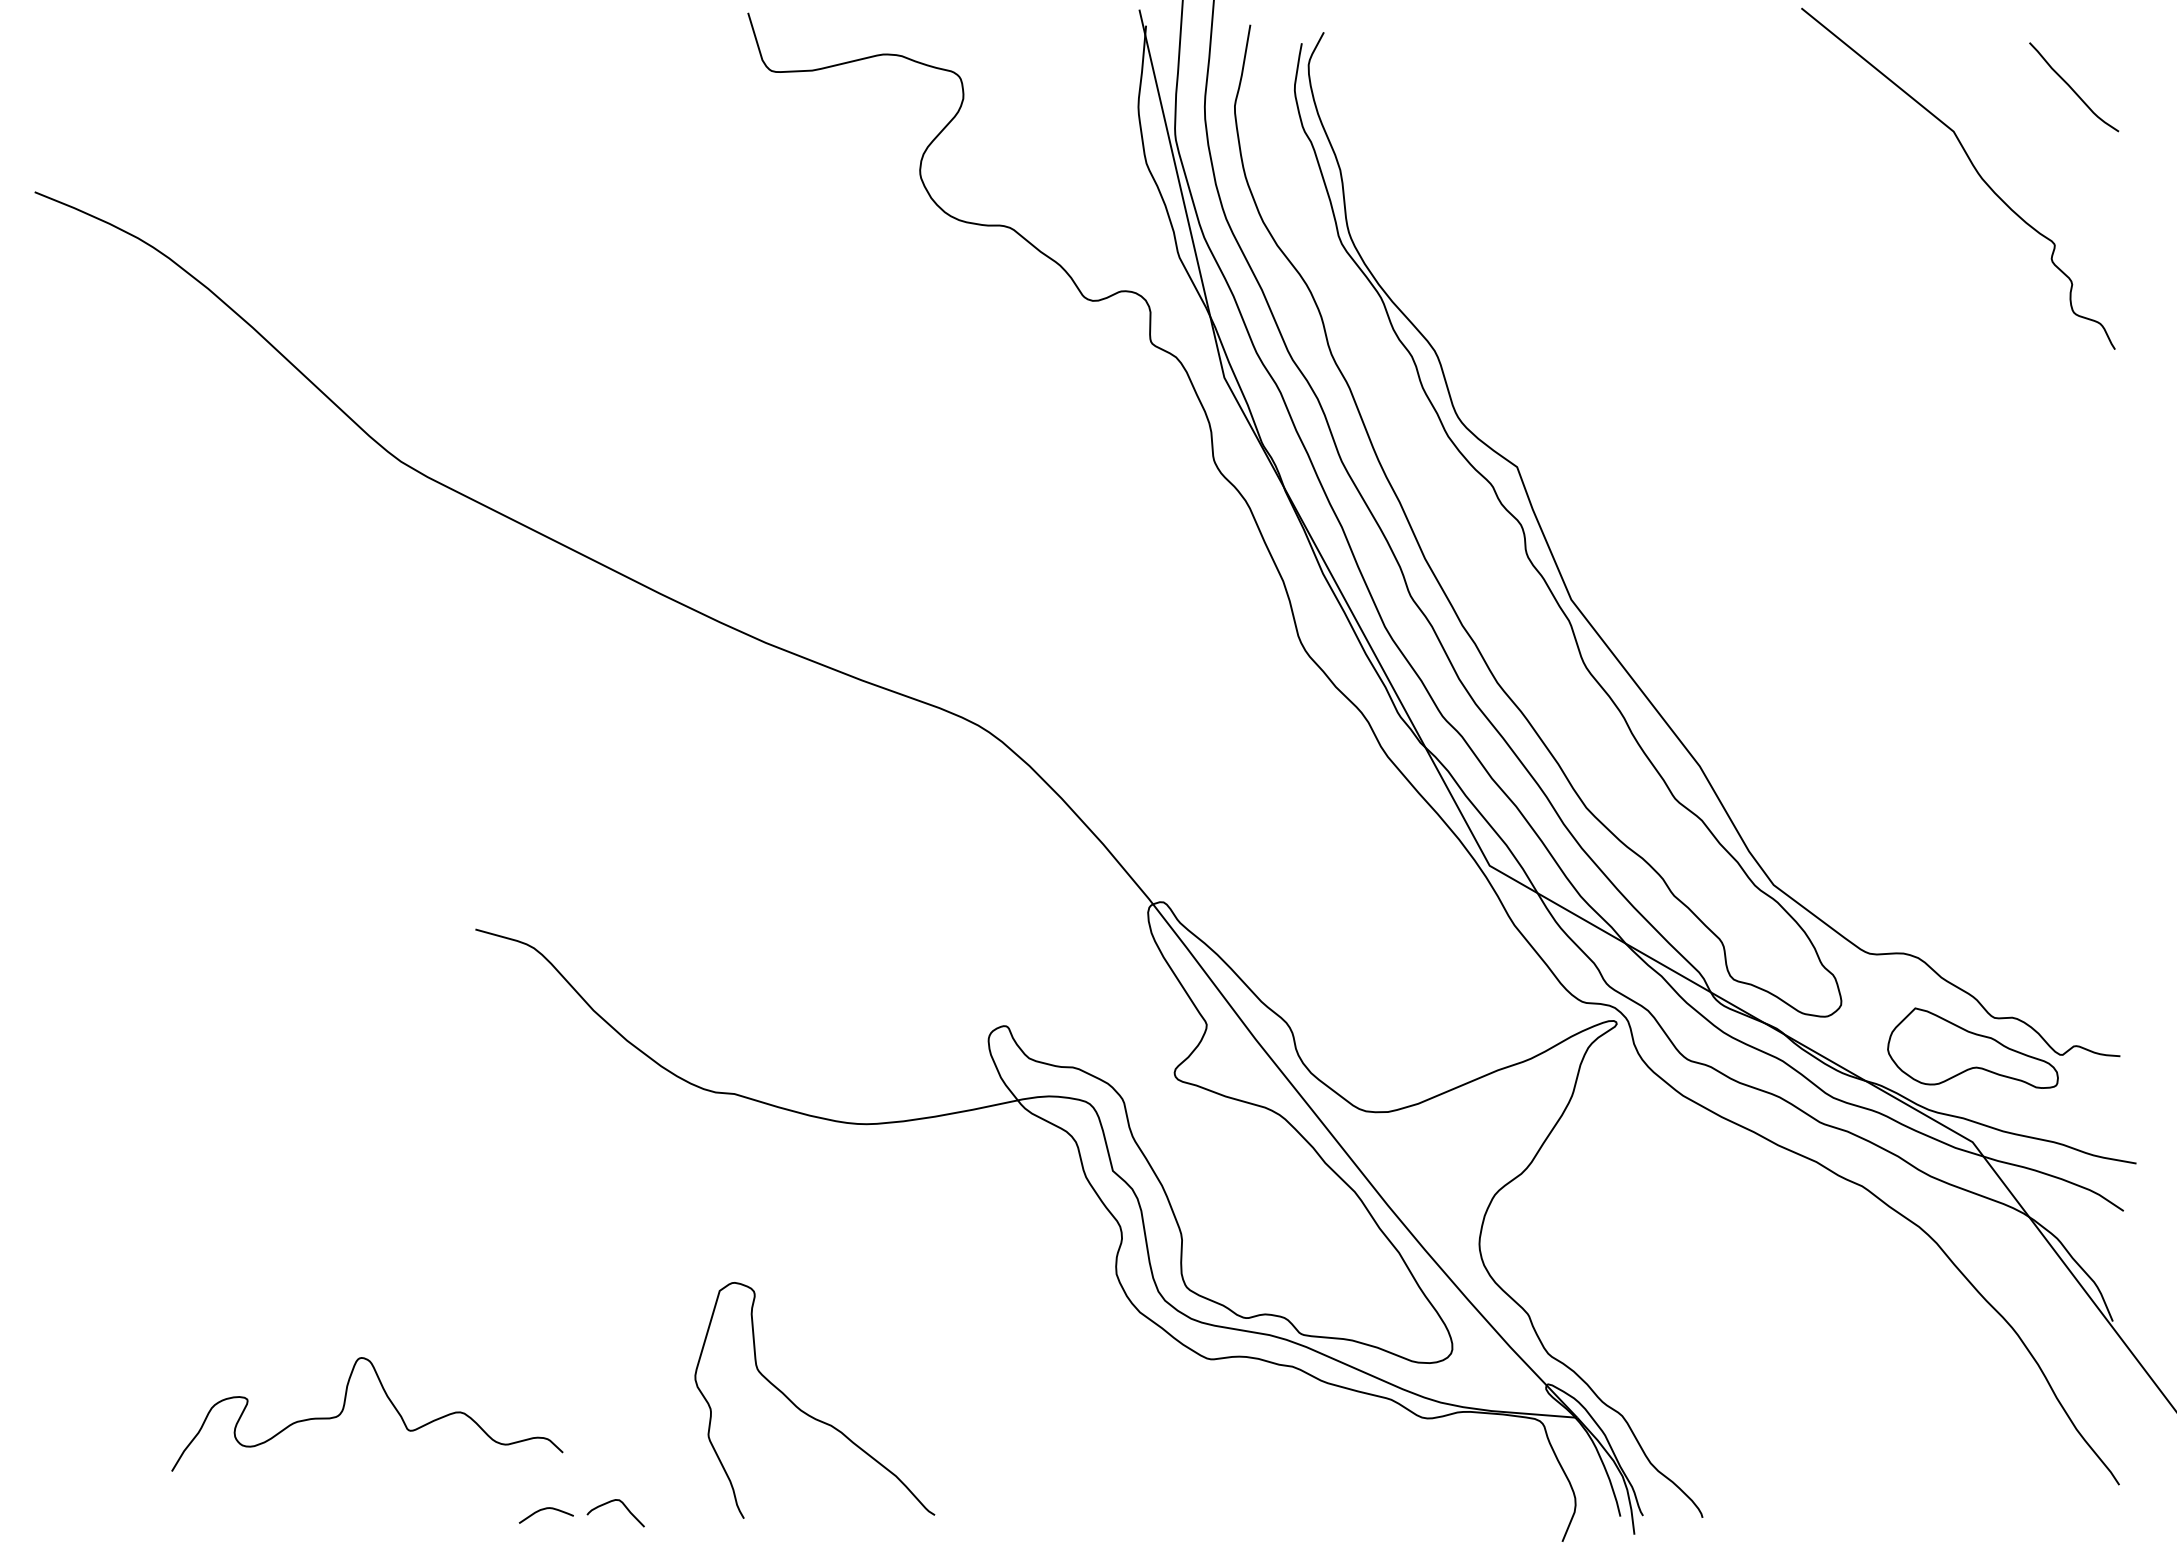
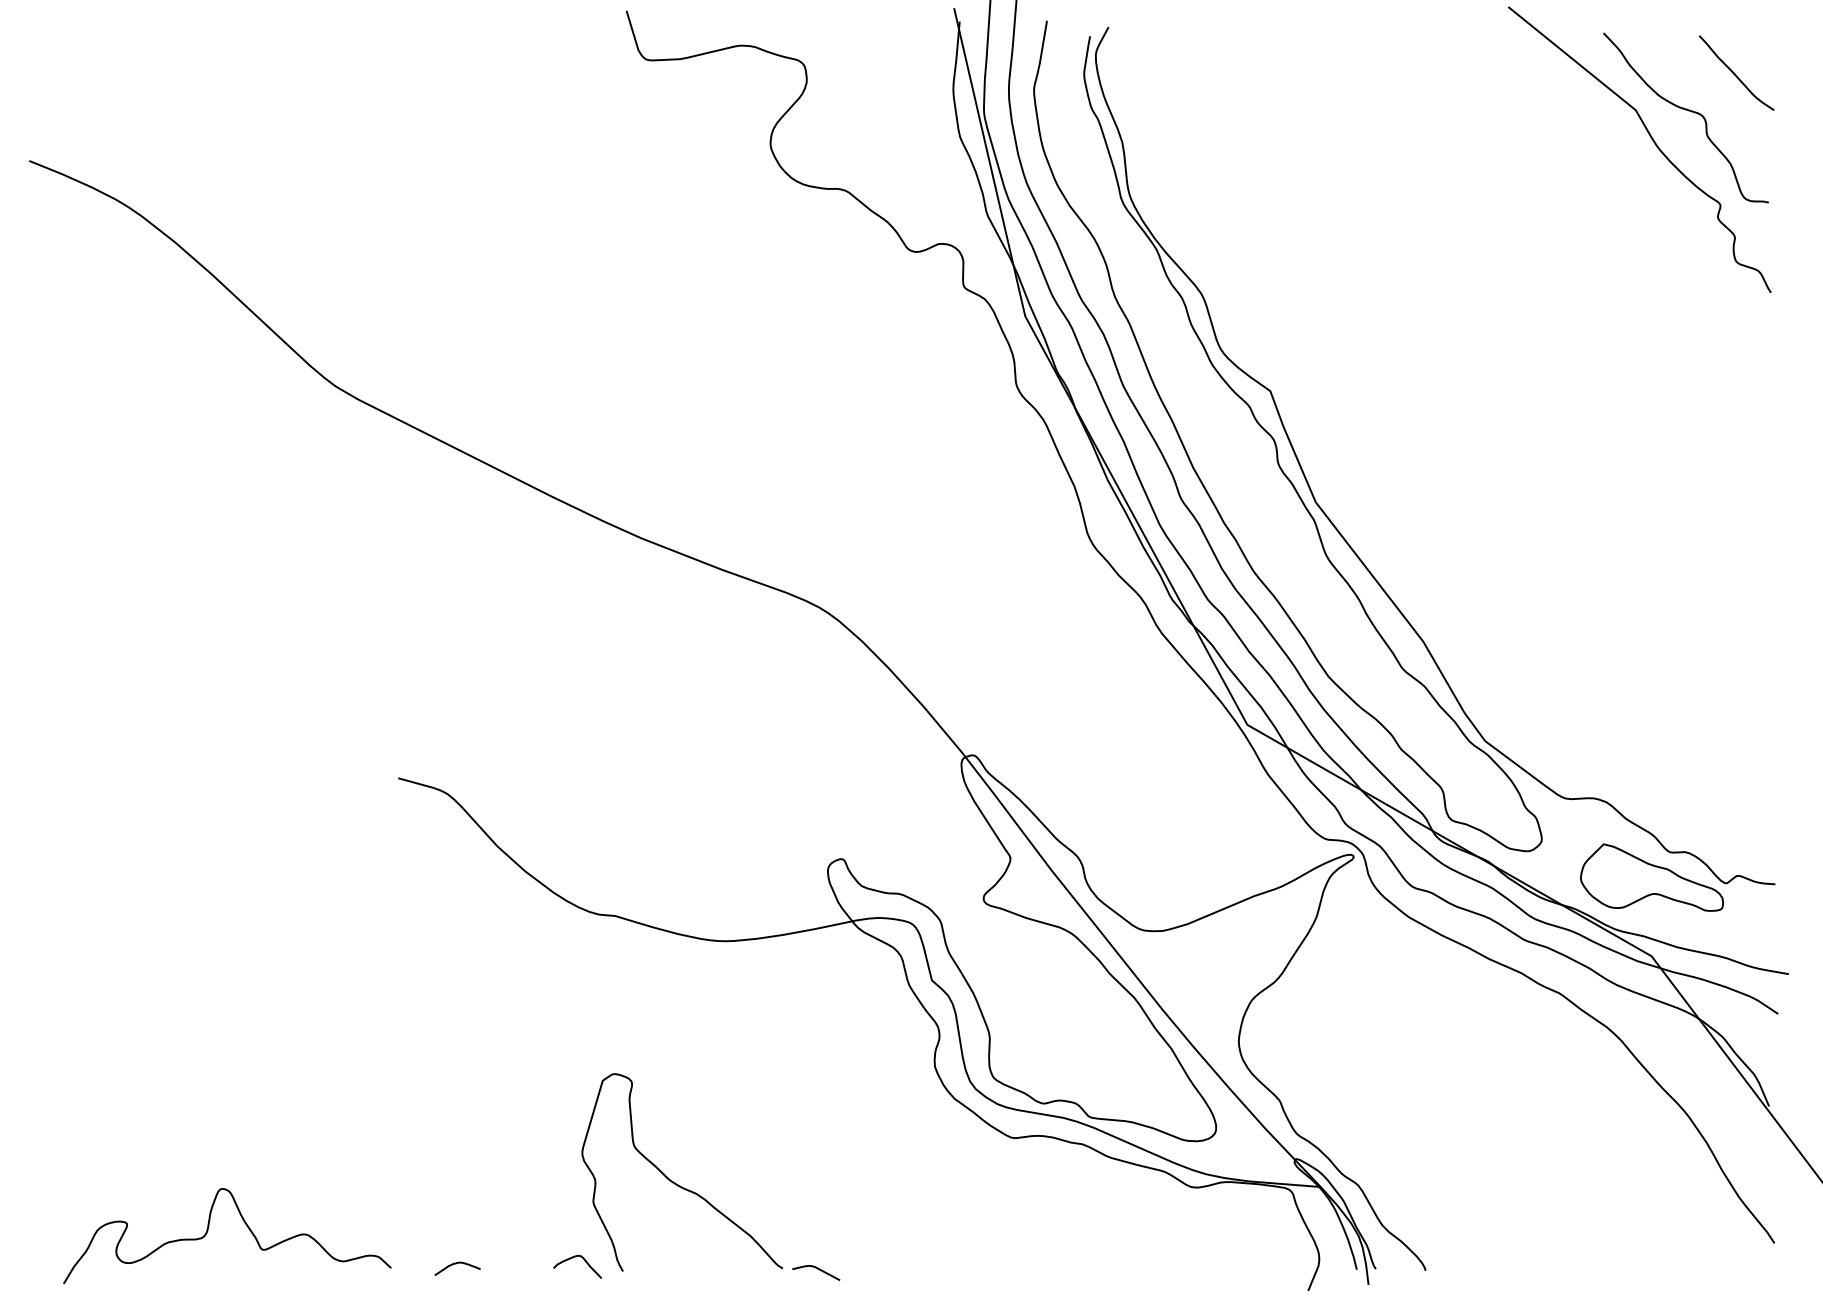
curve: (2015, 132) -> (1687, 110), added
curve: (344, 1408) -> (208, 1231), moved
curve: (623, 1505) -> (584, 1260), moved
curve: (976, 1516) -> (817, 1269), added

